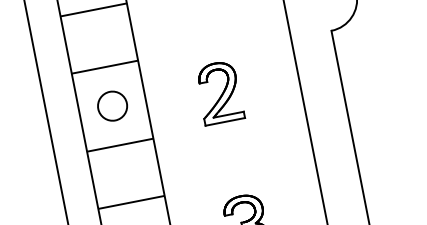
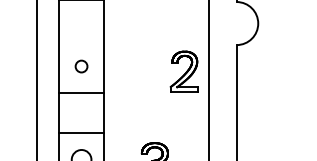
line: (104, 66) -> (81, 39), removed
part: (218, 92) -> (183, 71), moved
circle: (112, 106) -> (81, 66), size x0.6

